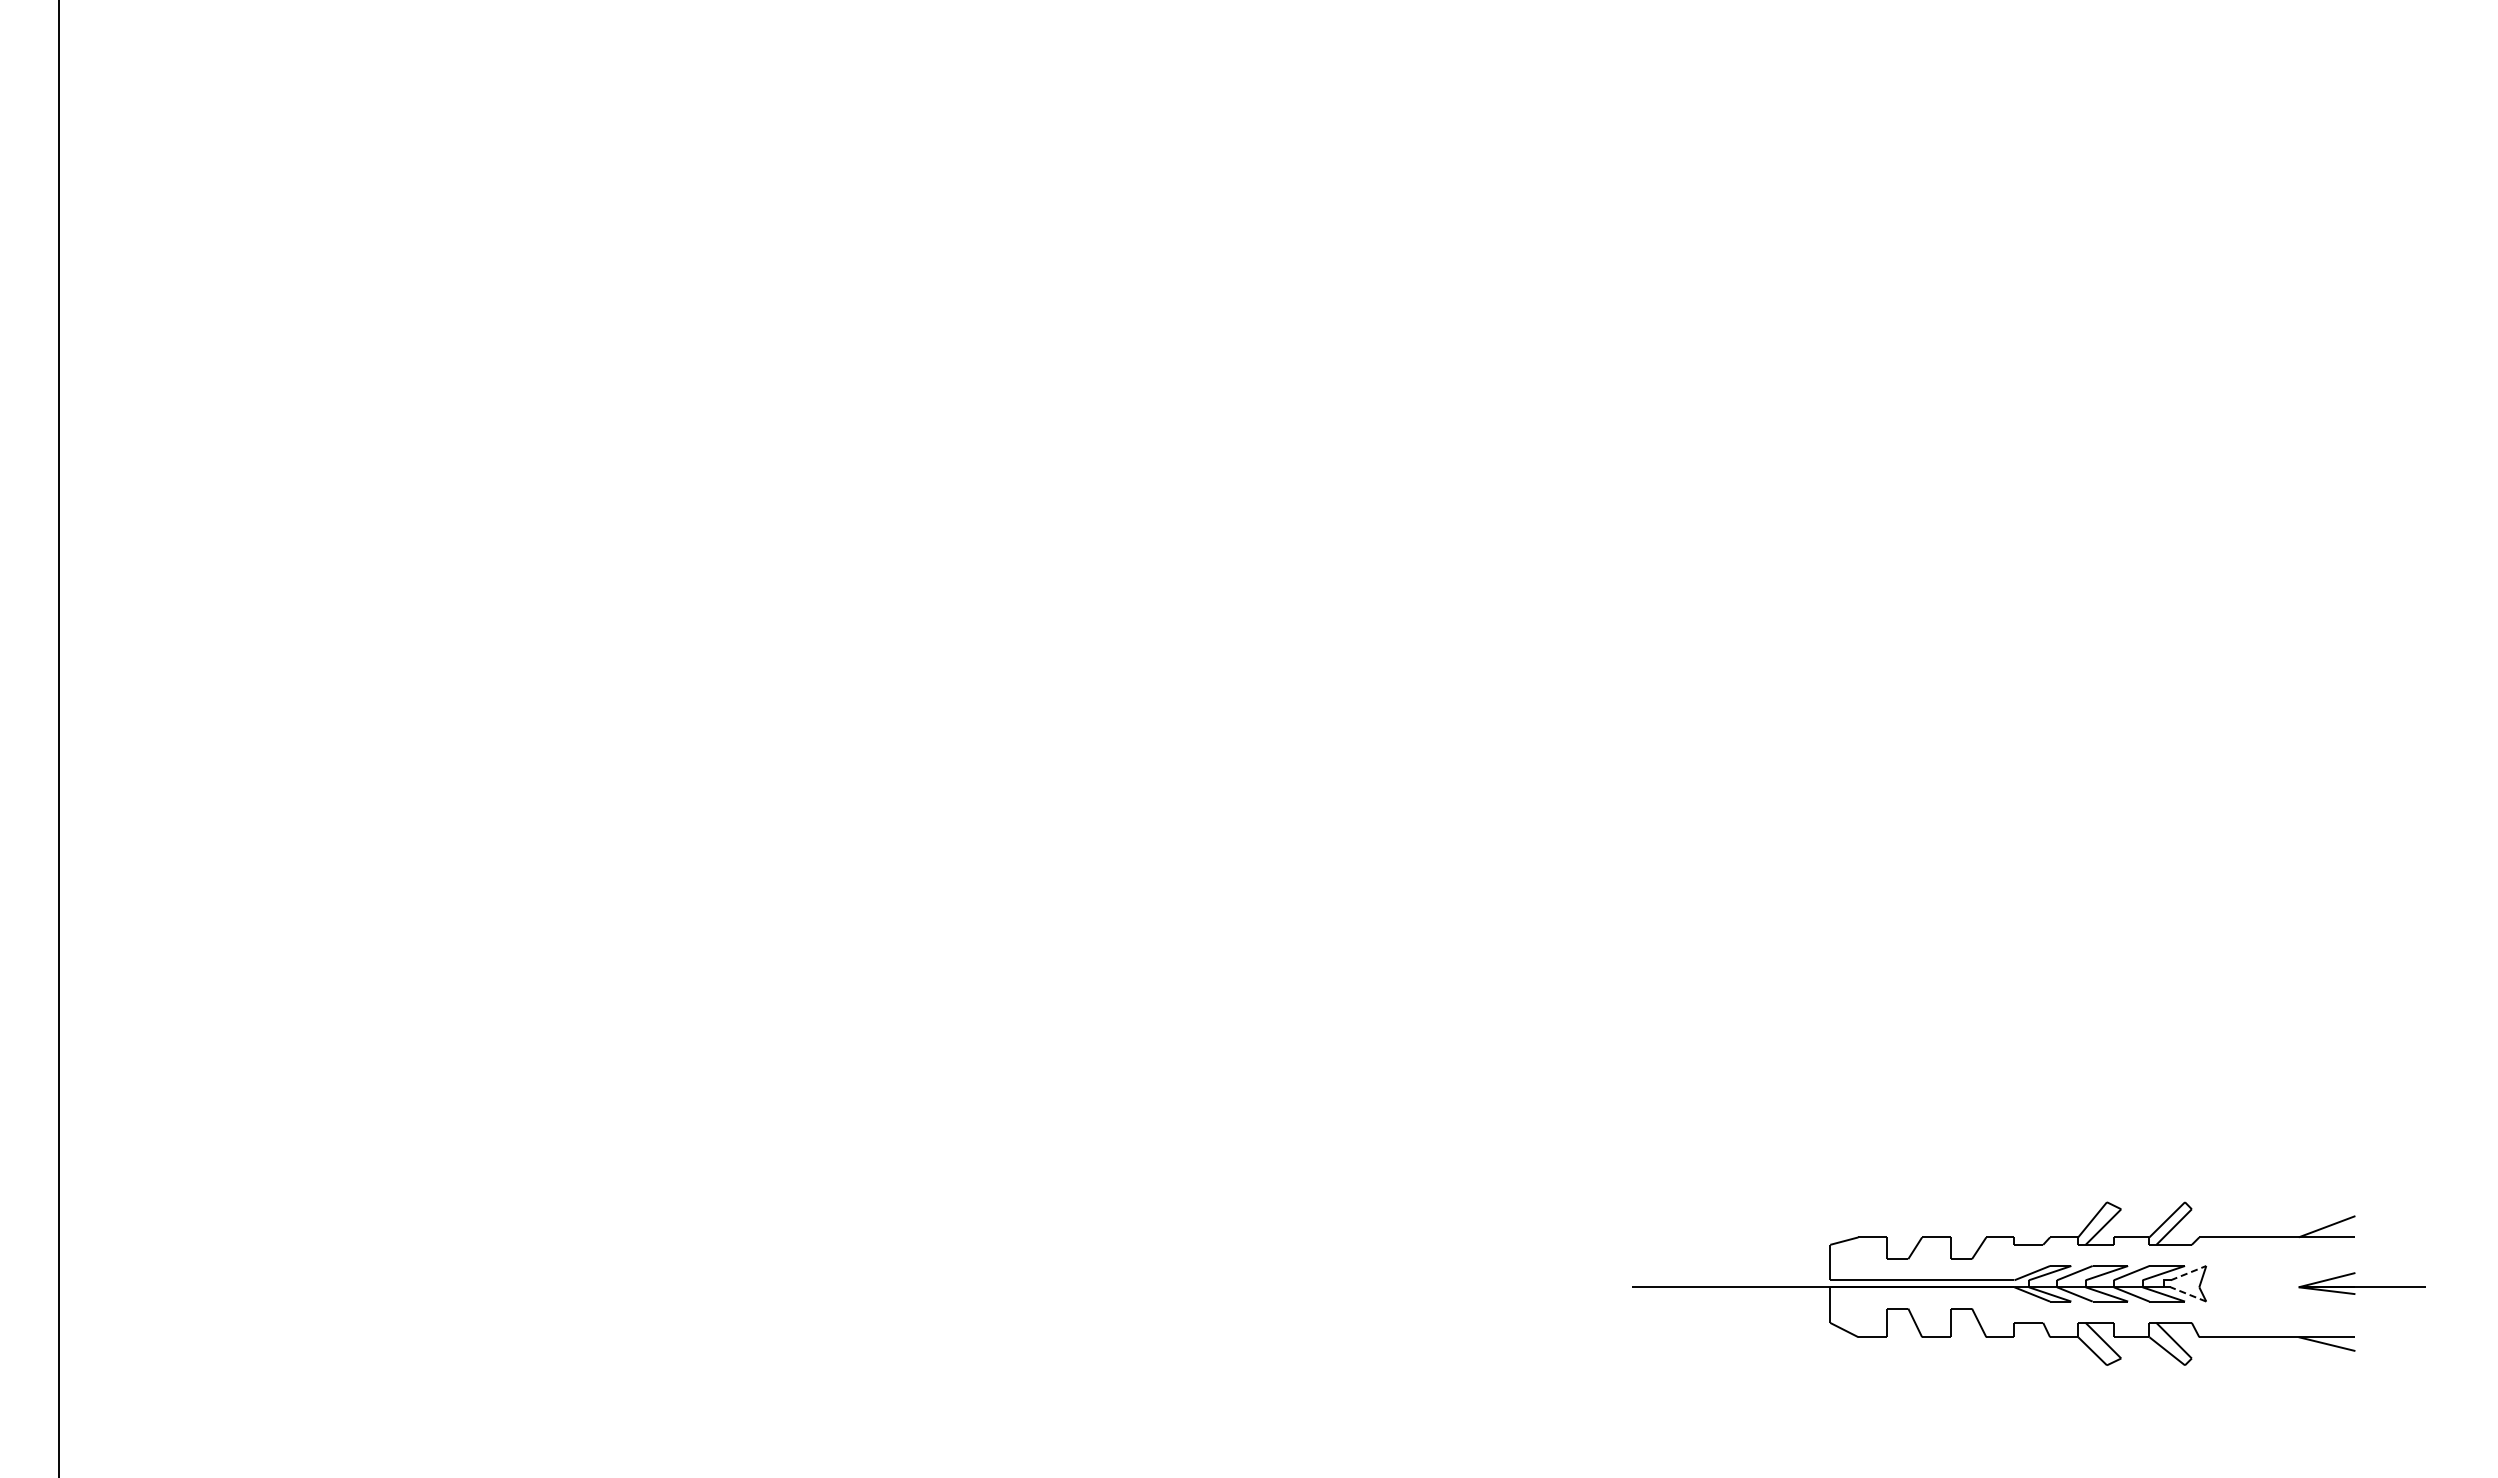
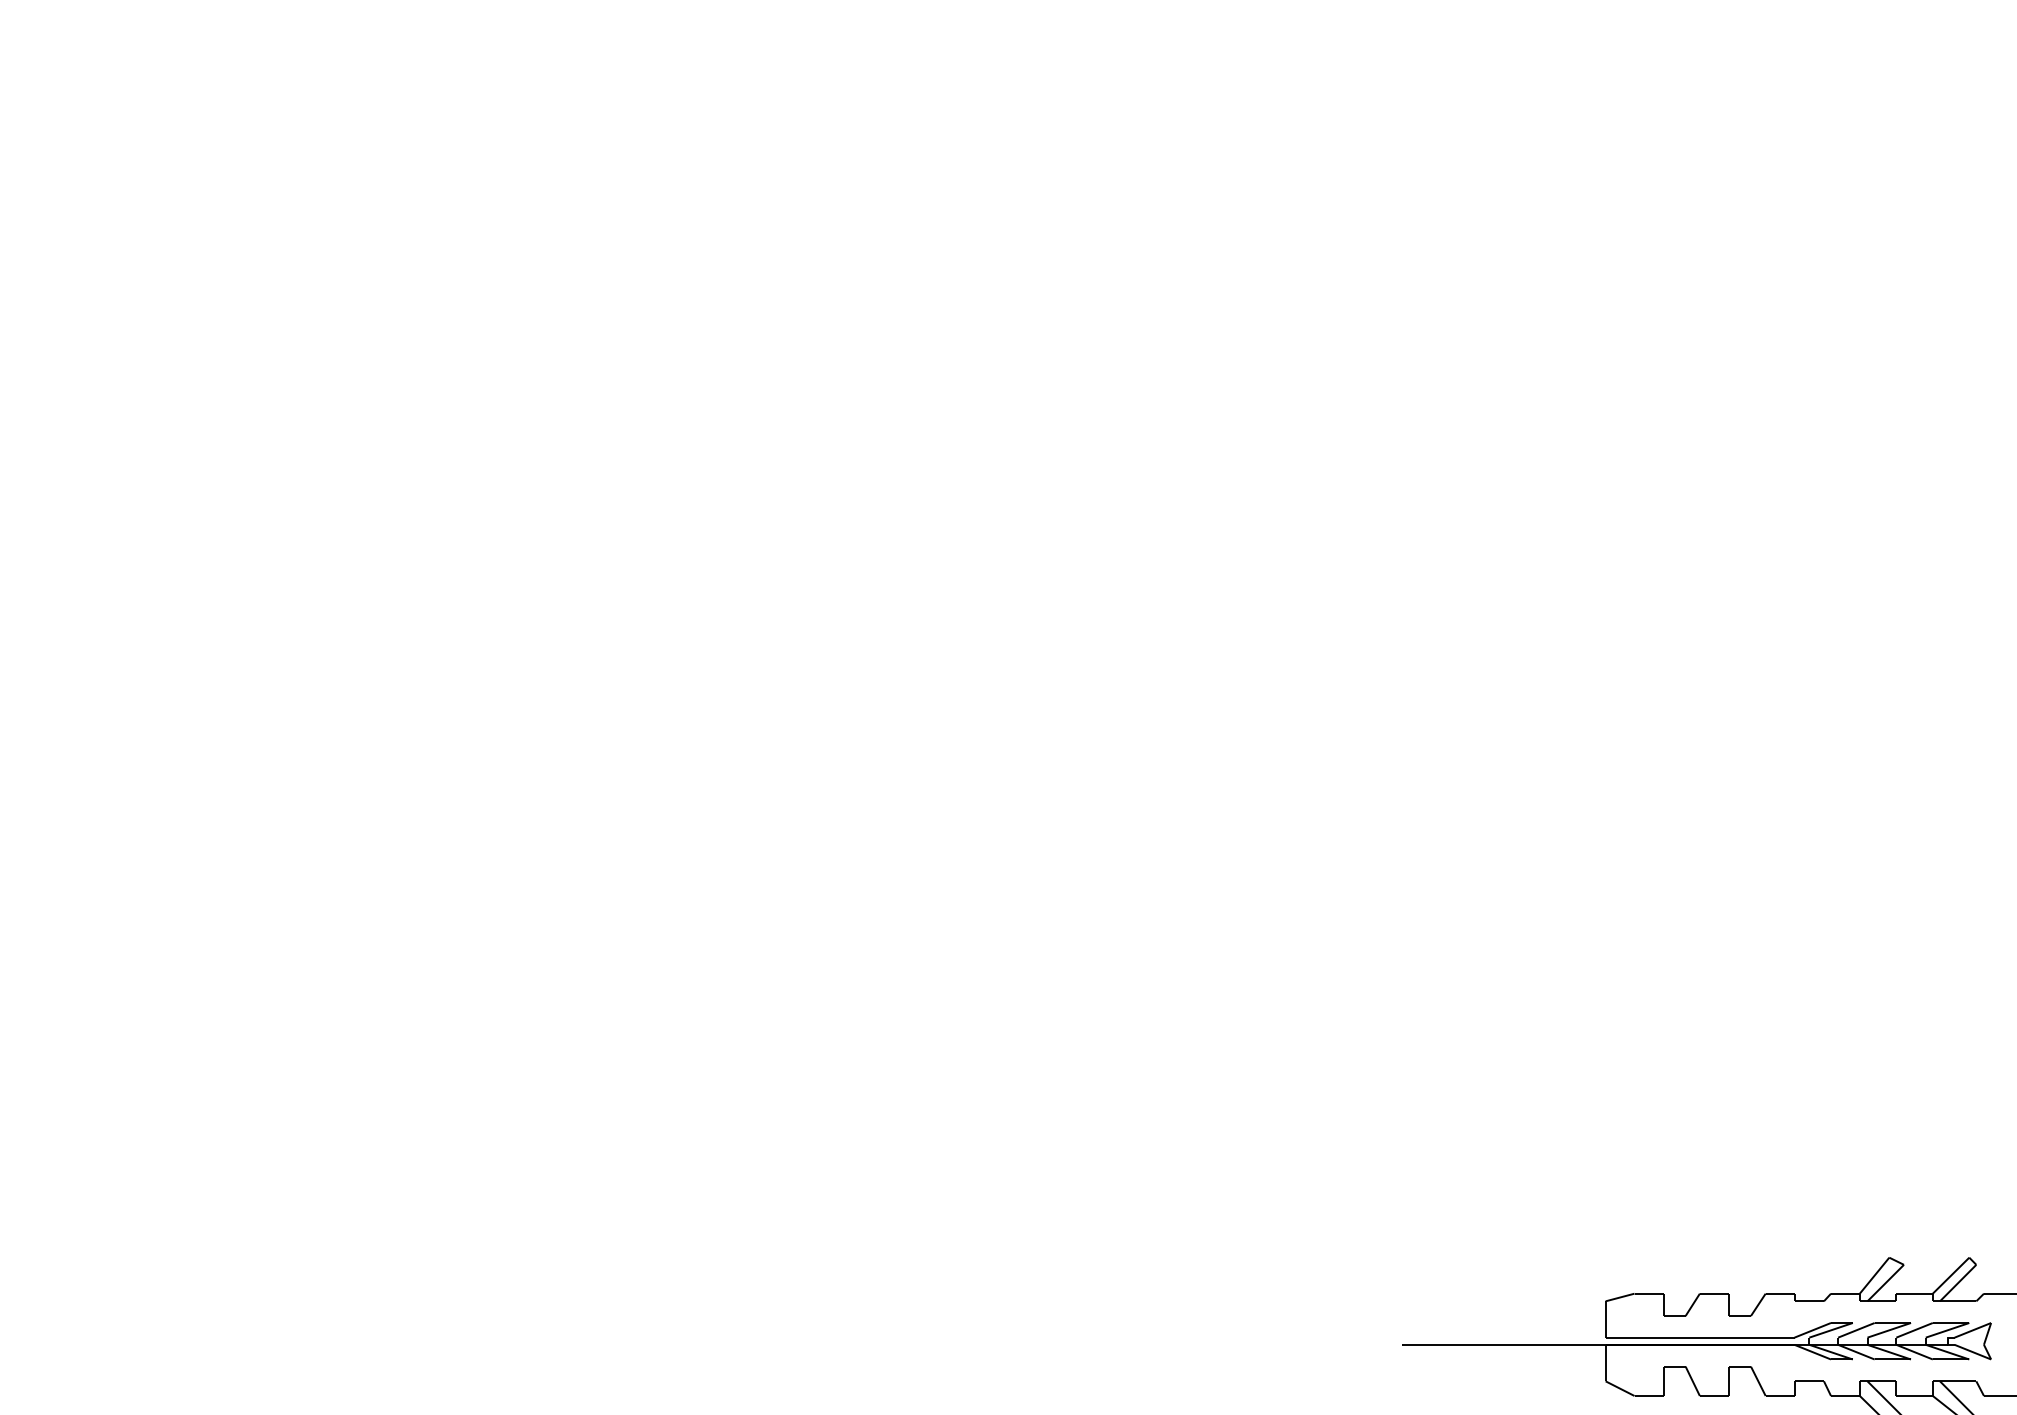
line: (2188, 1272) -> (1972, 1329), dashed -> solid
line: (2188, 1294) -> (1972, 1352), dashed -> solid

